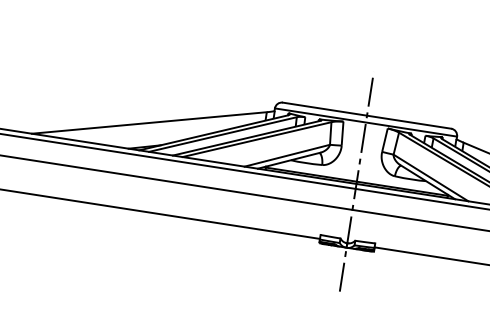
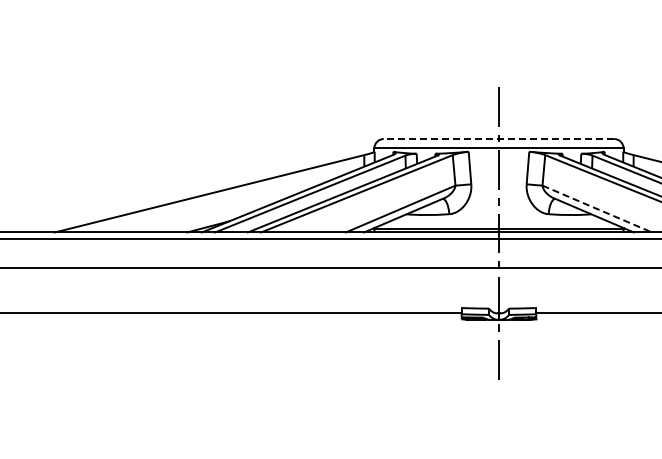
line: (366, 115) -> (498, 139), solid -> dashed
line: (431, 178) -> (597, 209), solid -> dashed

